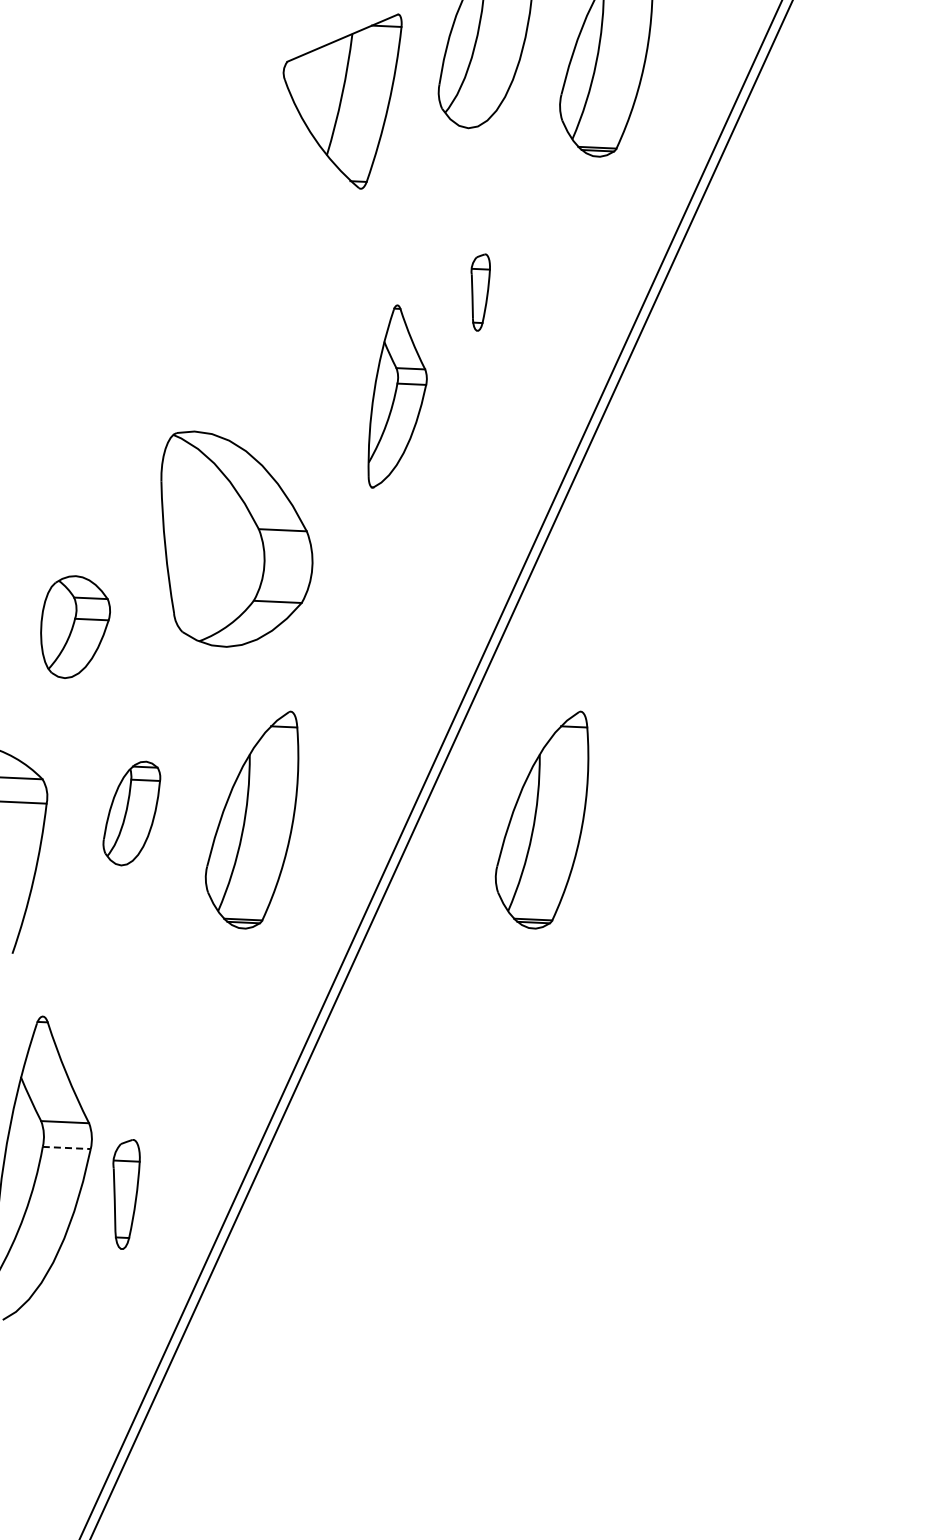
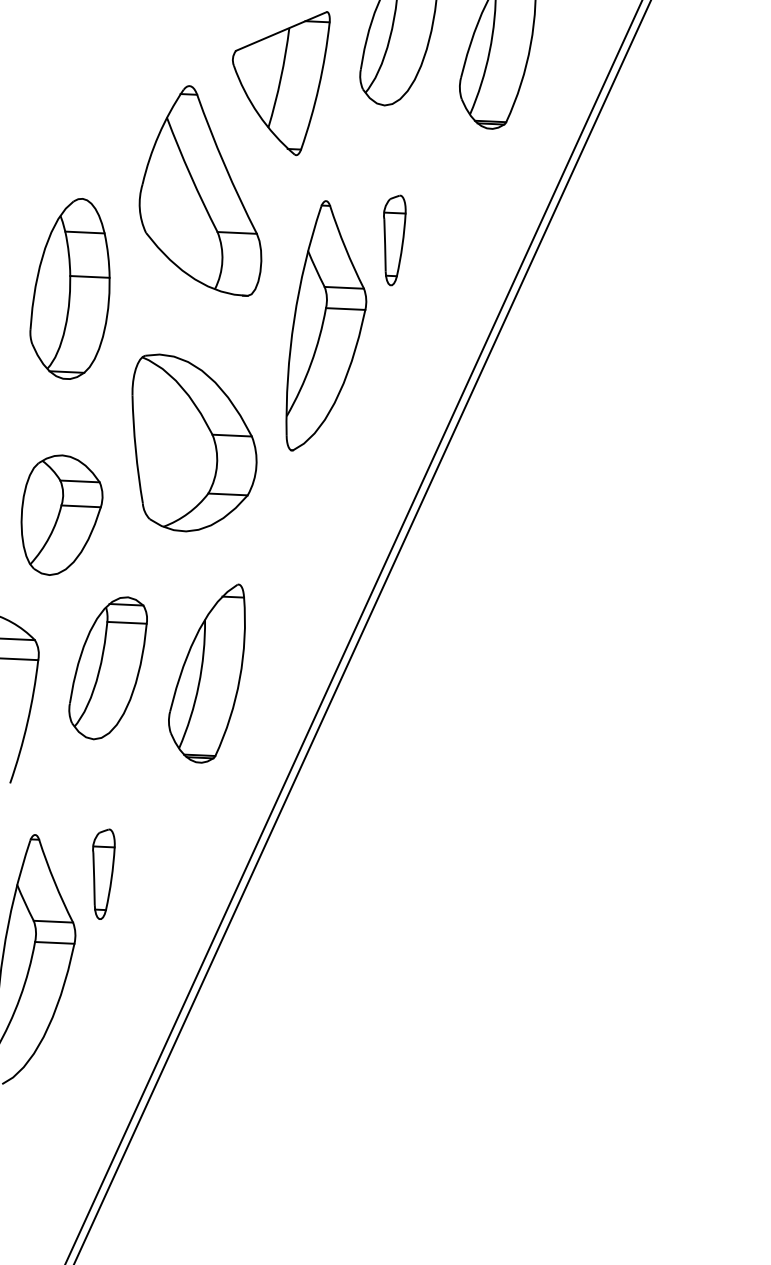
part: (244, 231) -> (200, 190), added
part: (480, 292) -> (394, 240), size x1.43
part: (85, 351) -> (70, 288), added
part: (397, 396) -> (326, 325), size x1.67
part: (75, 626) -> (61, 514), size x1.43
part: (131, 813) -> (107, 668), size x1.67
part: (541, 819) -> (444, 673), removed
line: (67, 1148) -> (55, 943), dashed -> solid
part: (126, 1194) -> (103, 874), moved

